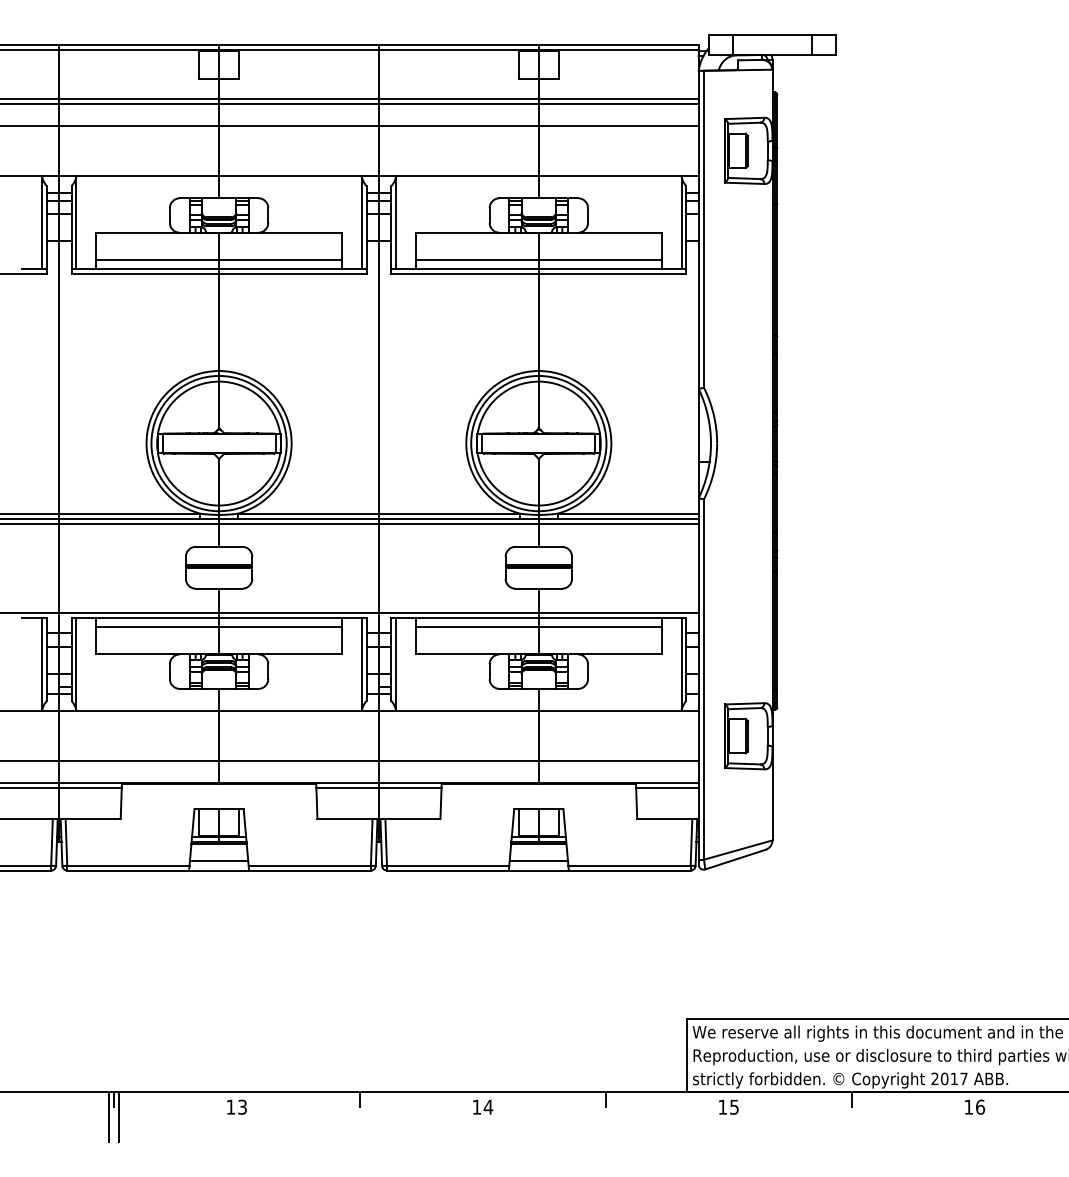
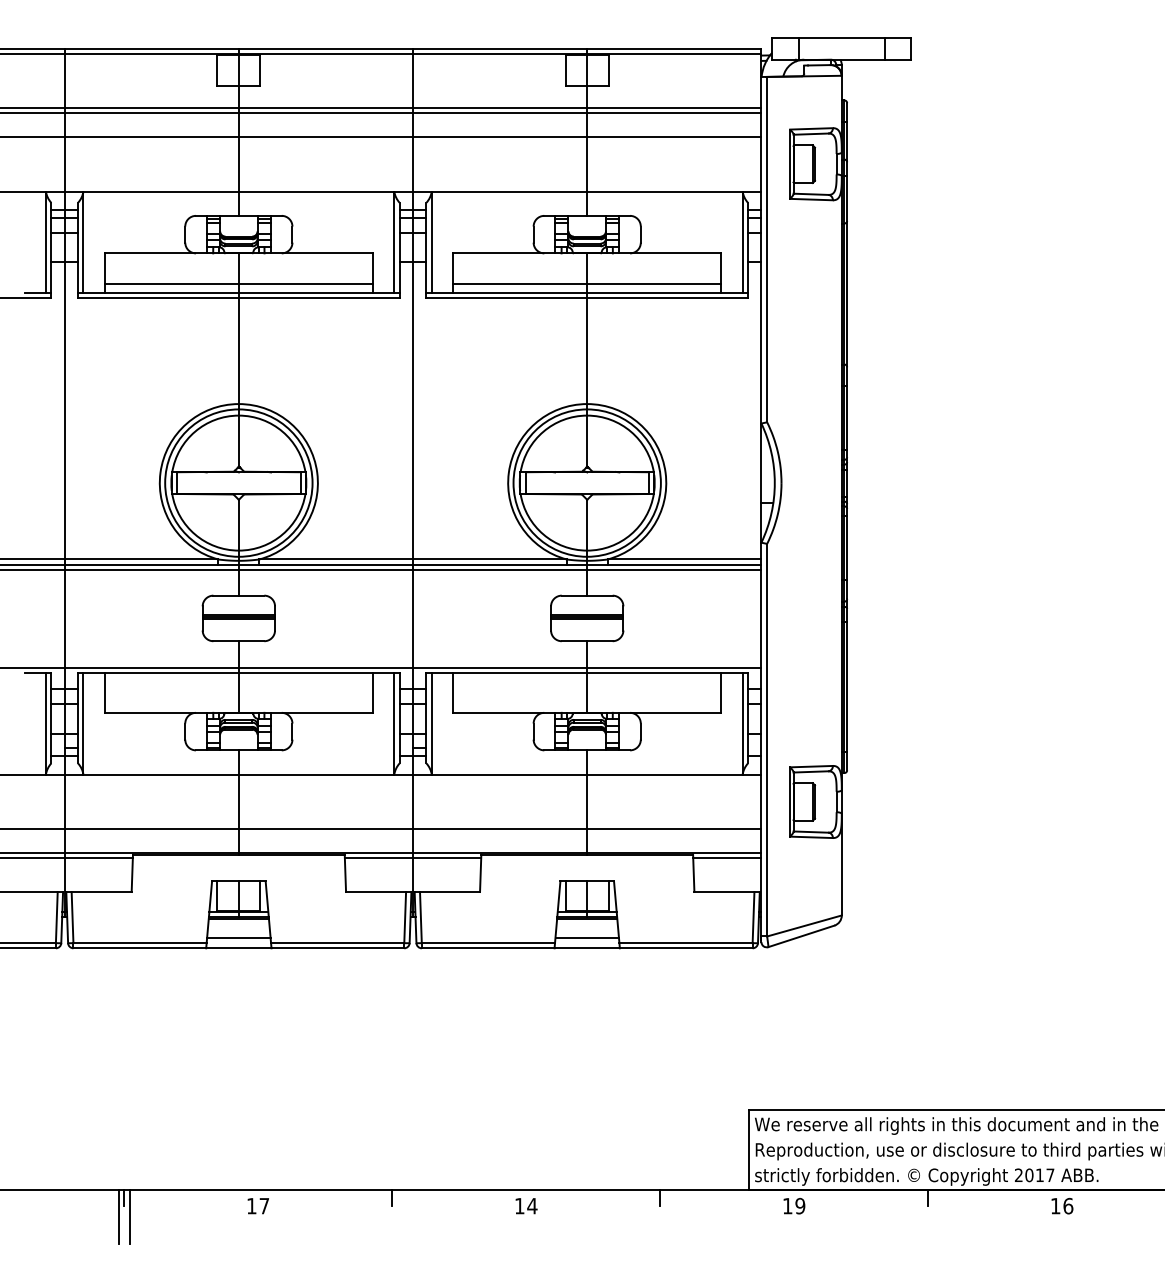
line: (219, 626) -> (239, 682), removed
line: (538, 626) -> (586, 682), removed
text: (242, 1106) -> (264, 1205), 13 -> 17
text: (734, 1106) -> (800, 1205), 15 -> 19

